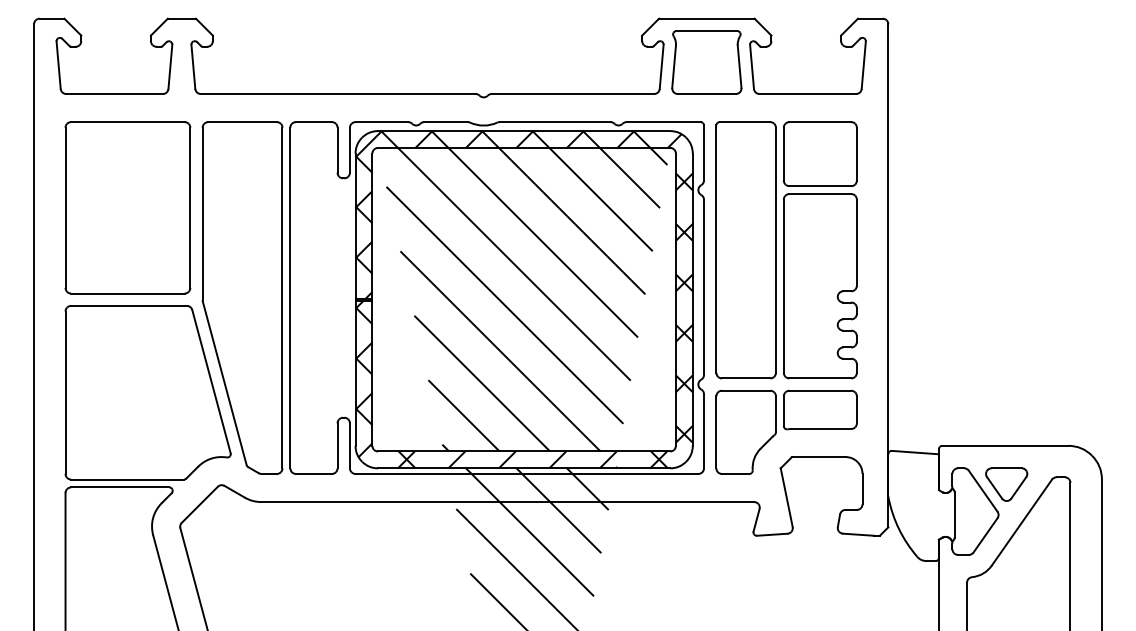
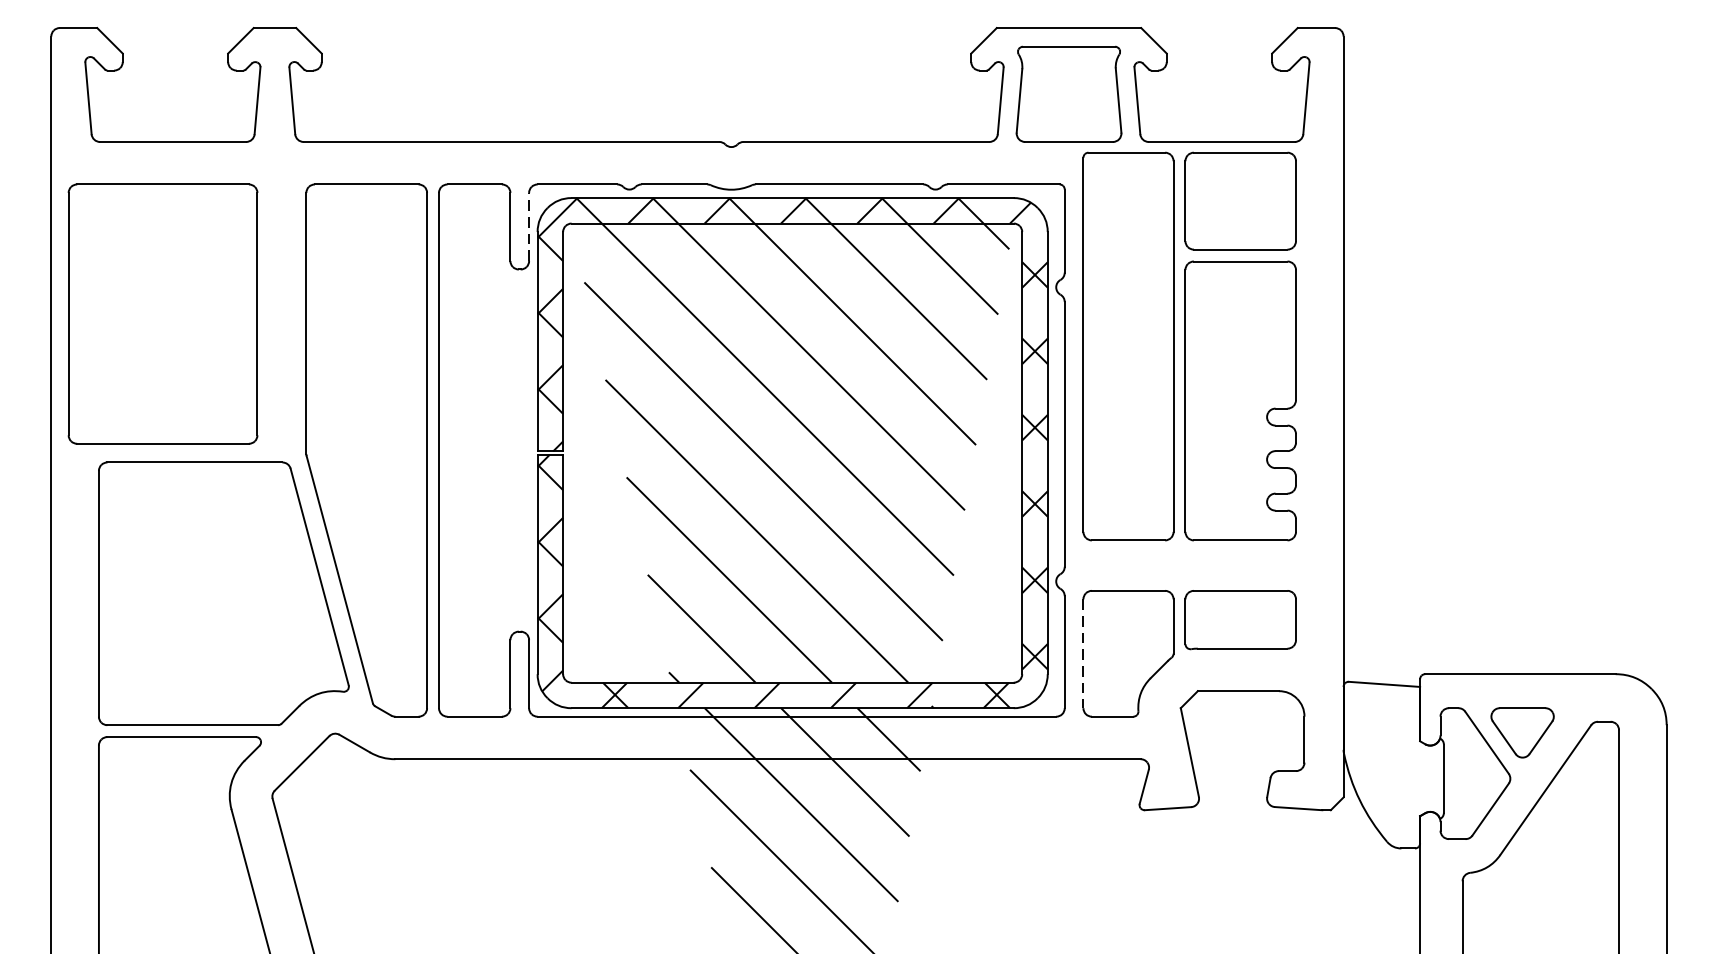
line: (349, 149) -> (528, 225), solid -> dashed
part: (127, 207) -> (162, 313), moved
part: (786, 250) -> (1189, 346), moved
line: (716, 432) -> (1083, 653), solid -> dashed

